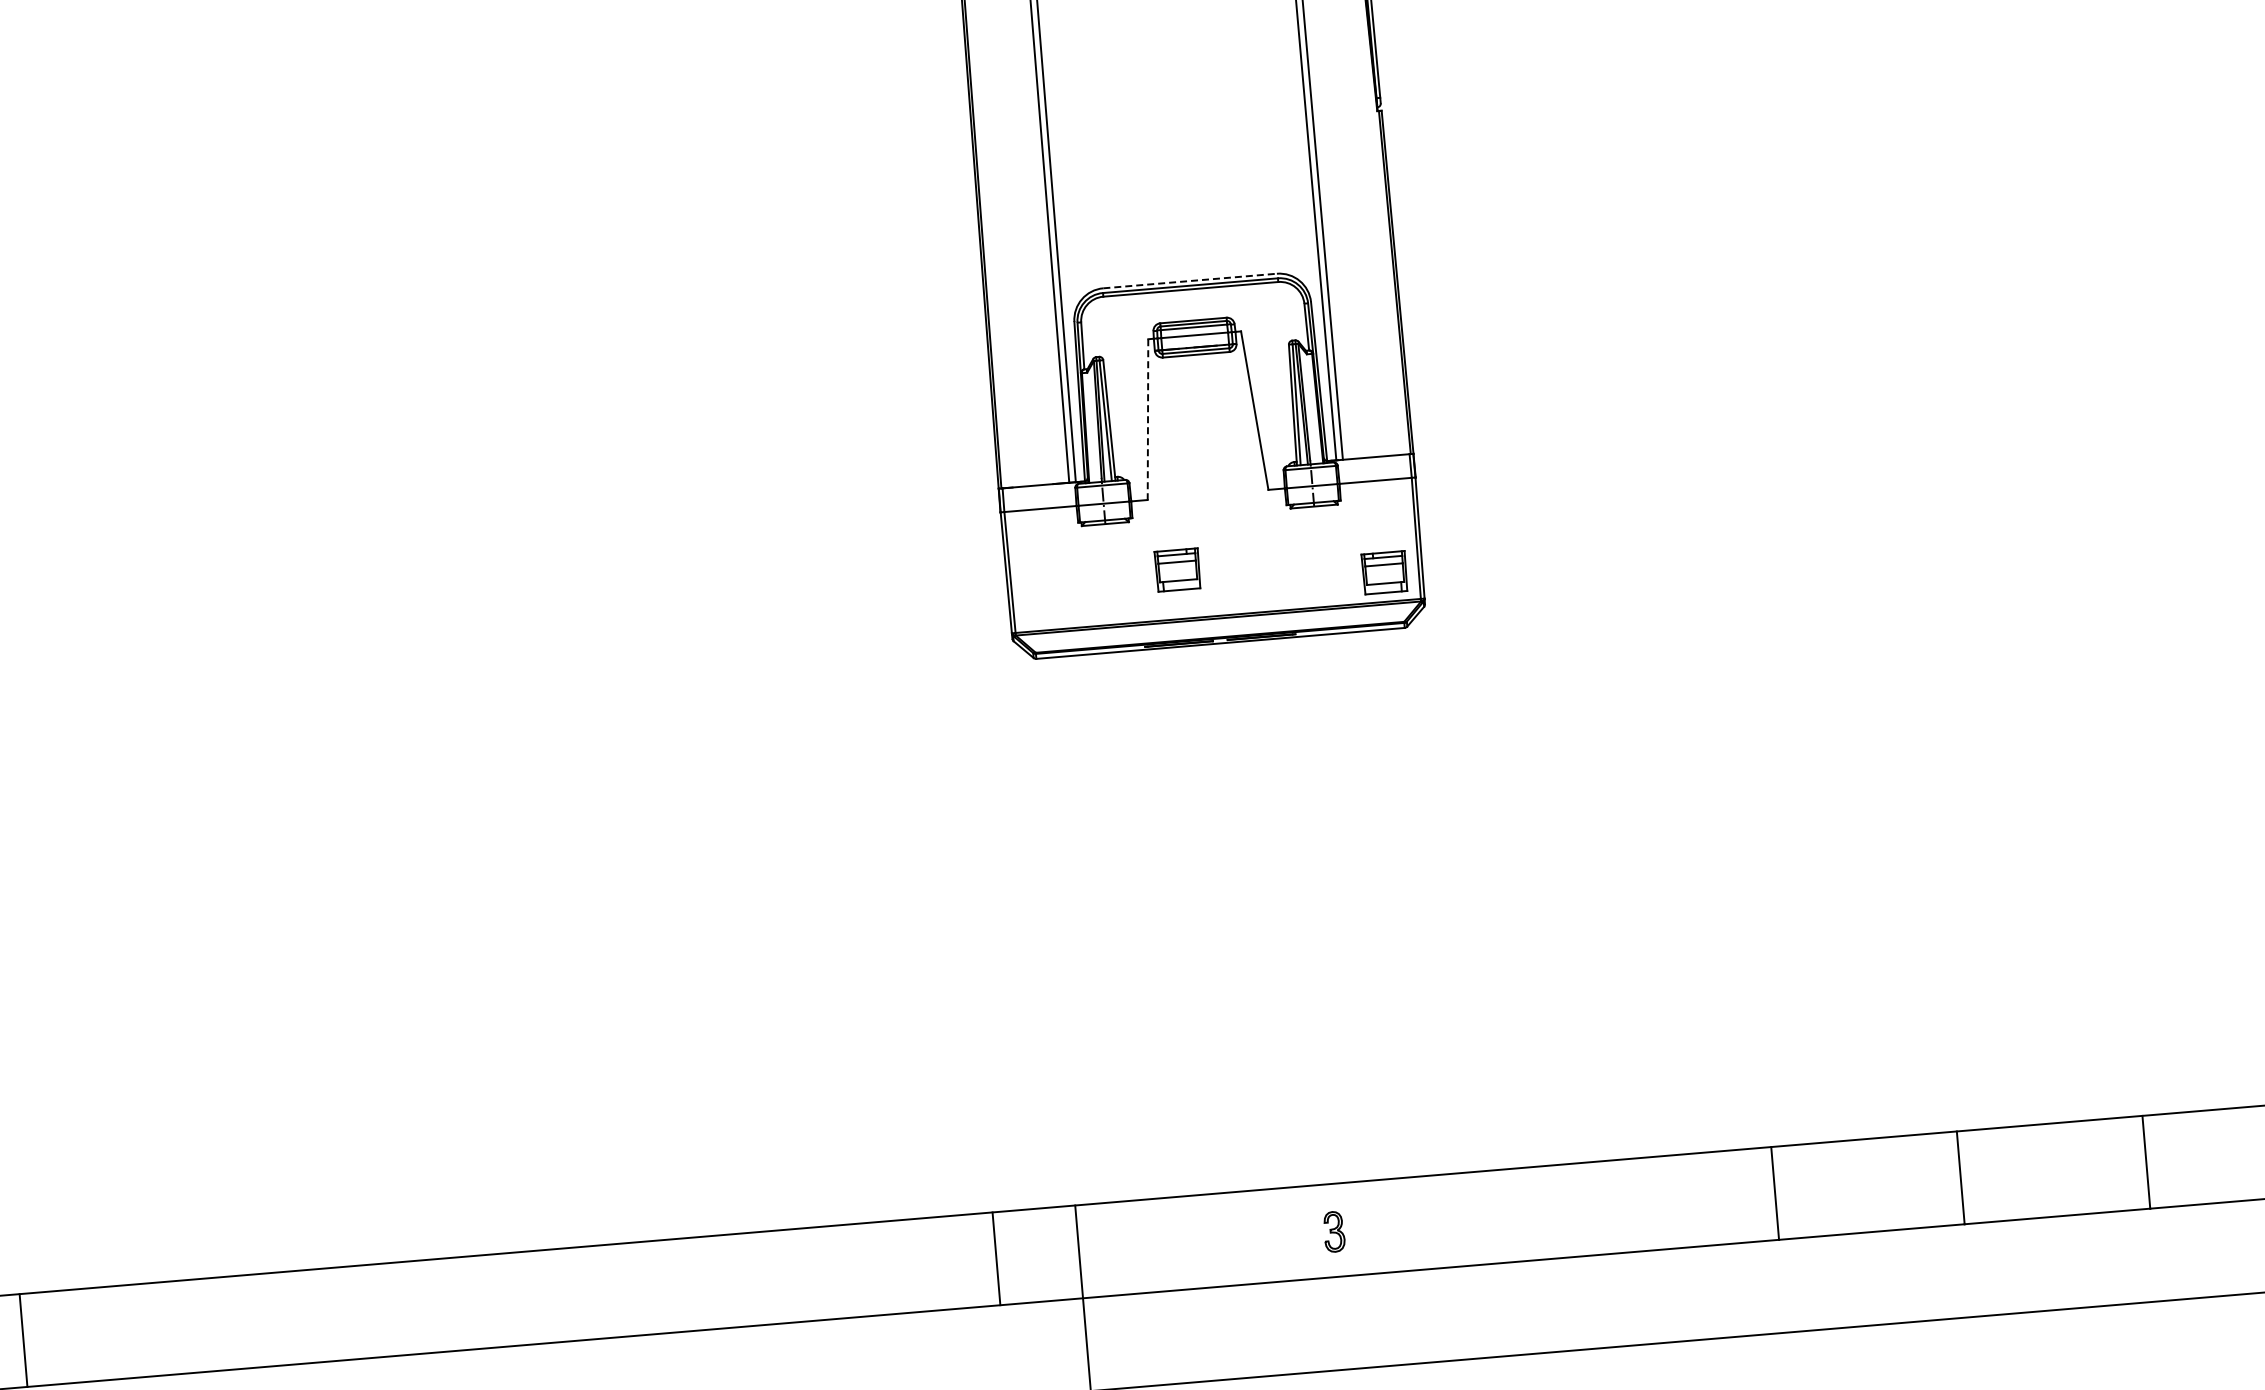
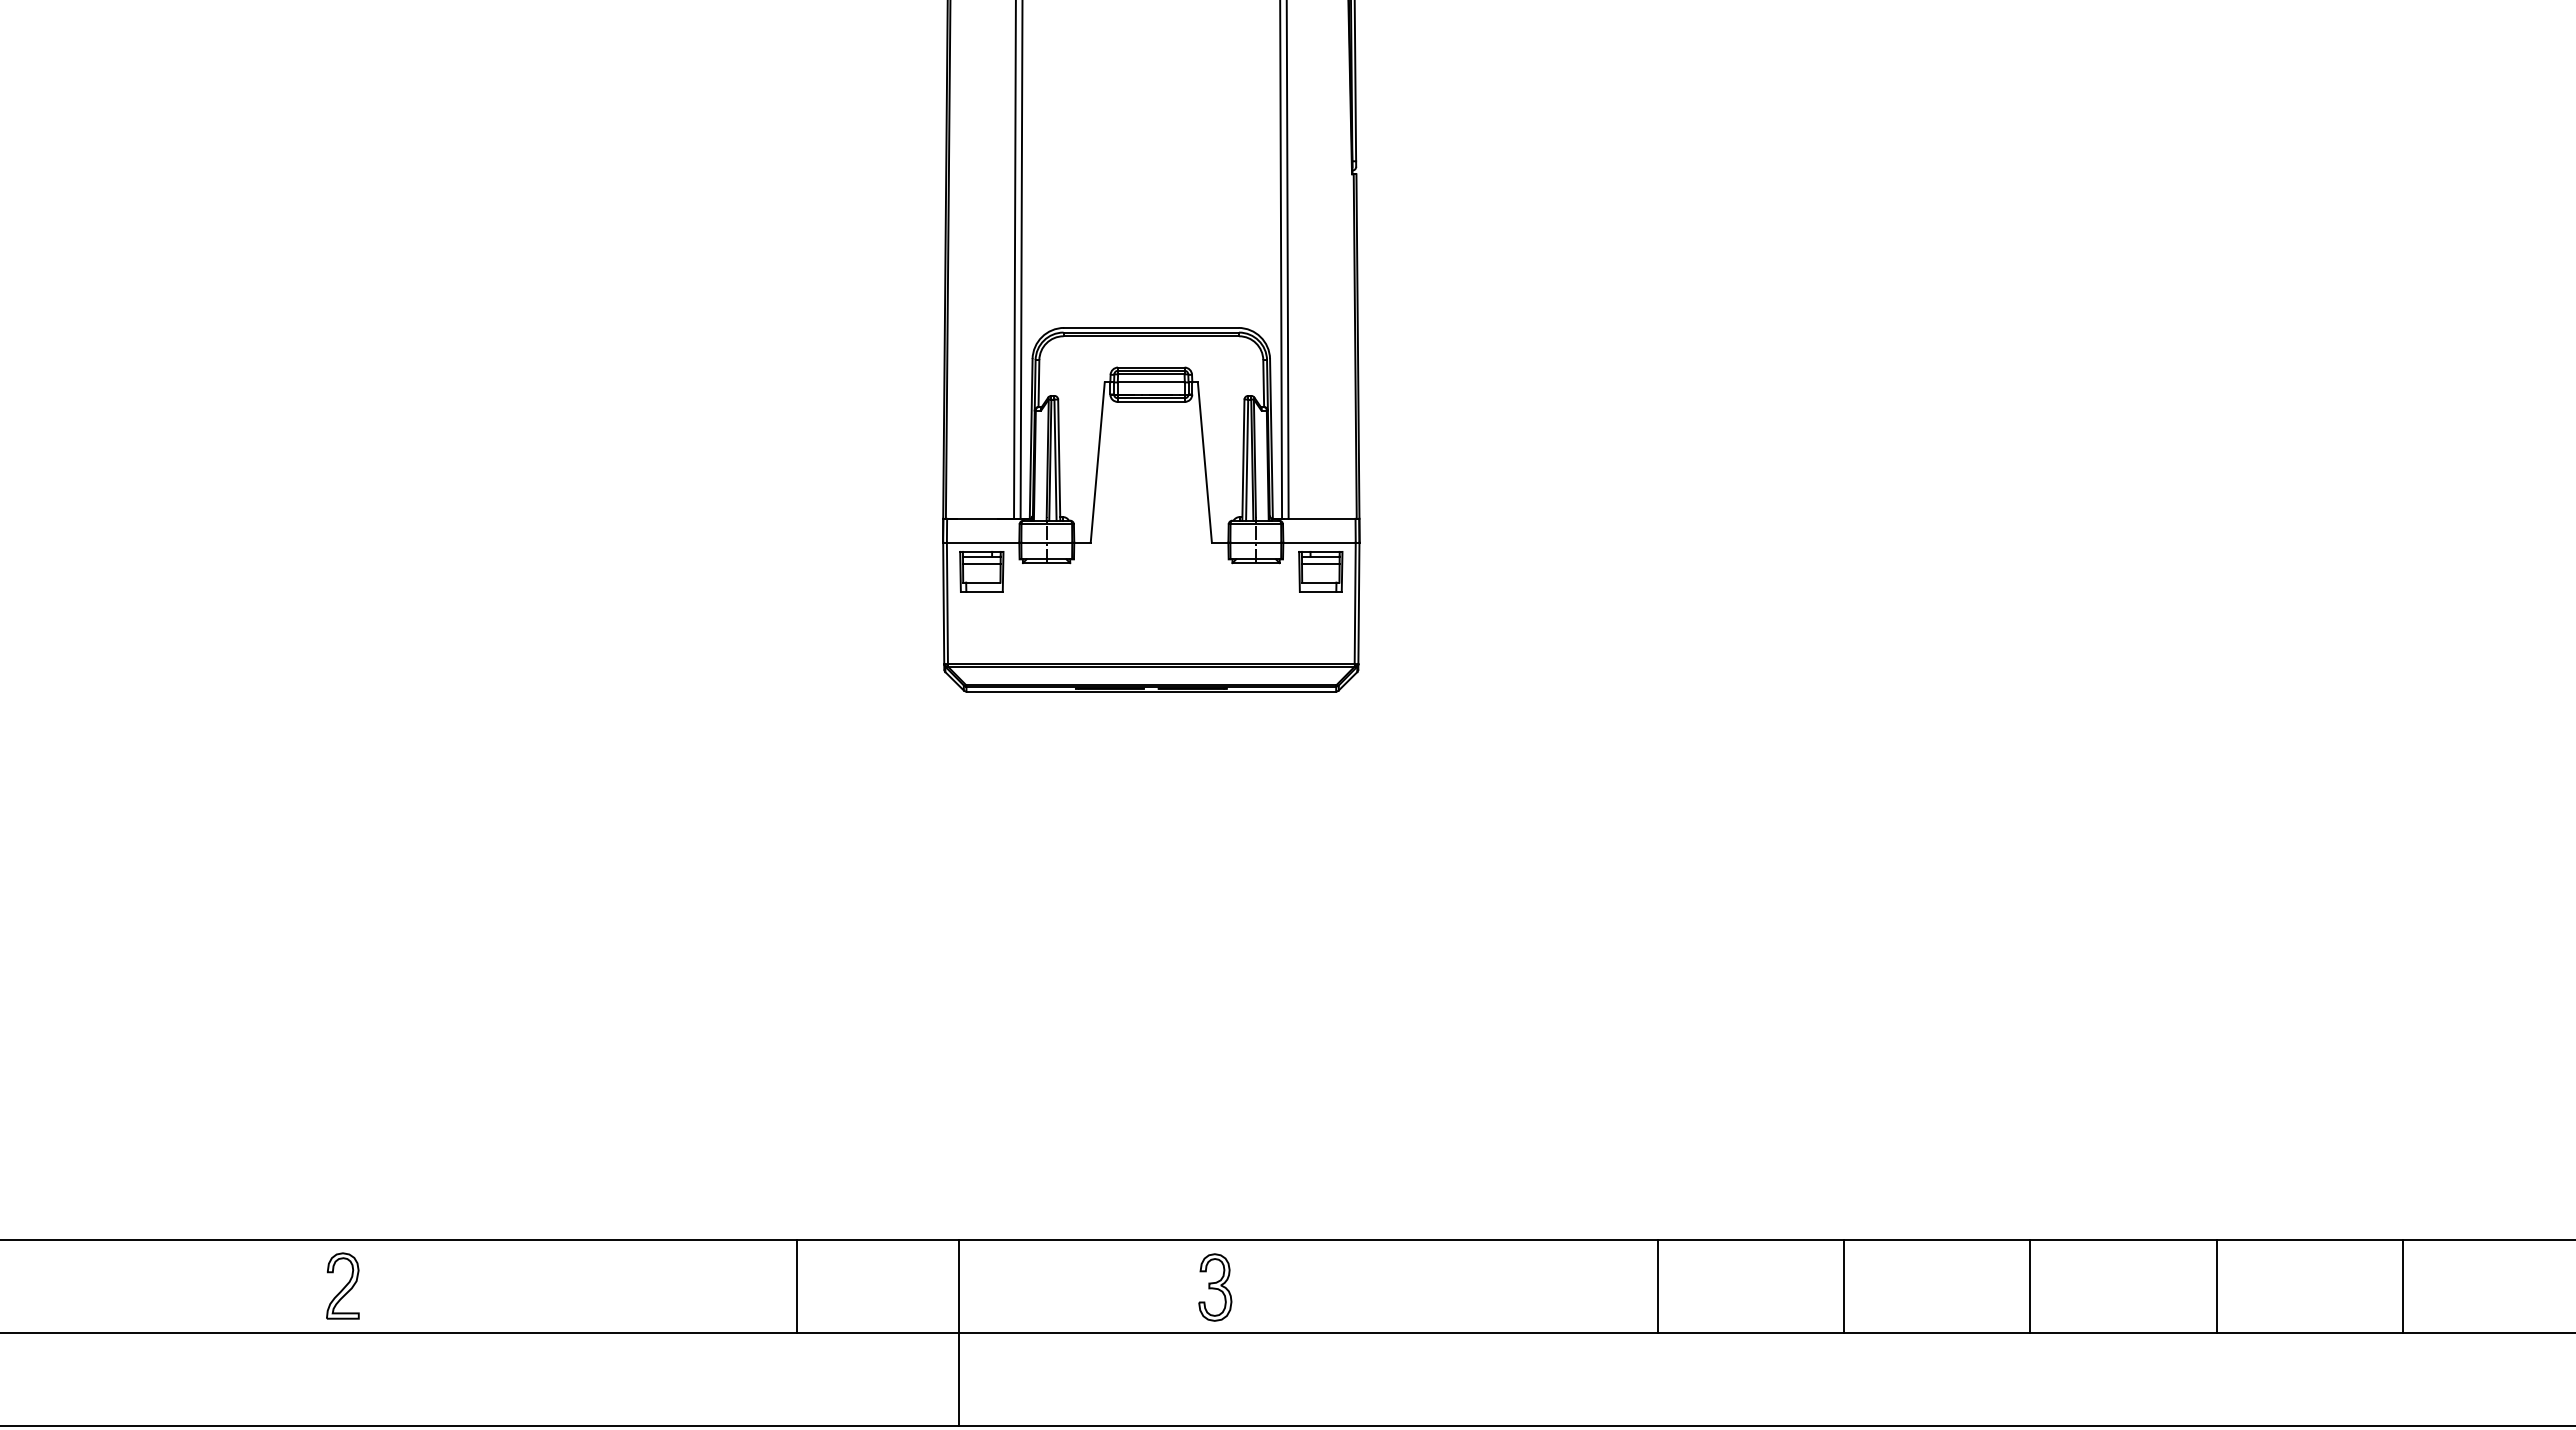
line: (1190, 280) -> (1151, 327), dashed -> solid
line: (1147, 420) -> (1097, 463), dashed -> solid
part: (1177, 569) -> (981, 571), moved
part: (1384, 572) -> (1320, 571), moved
part: (1334, 1231) -> (1215, 1287), size x1.67
line: (996, 1258) -> (796, 1285), moved
part: (464, 1302) -> (342, 1285), added

